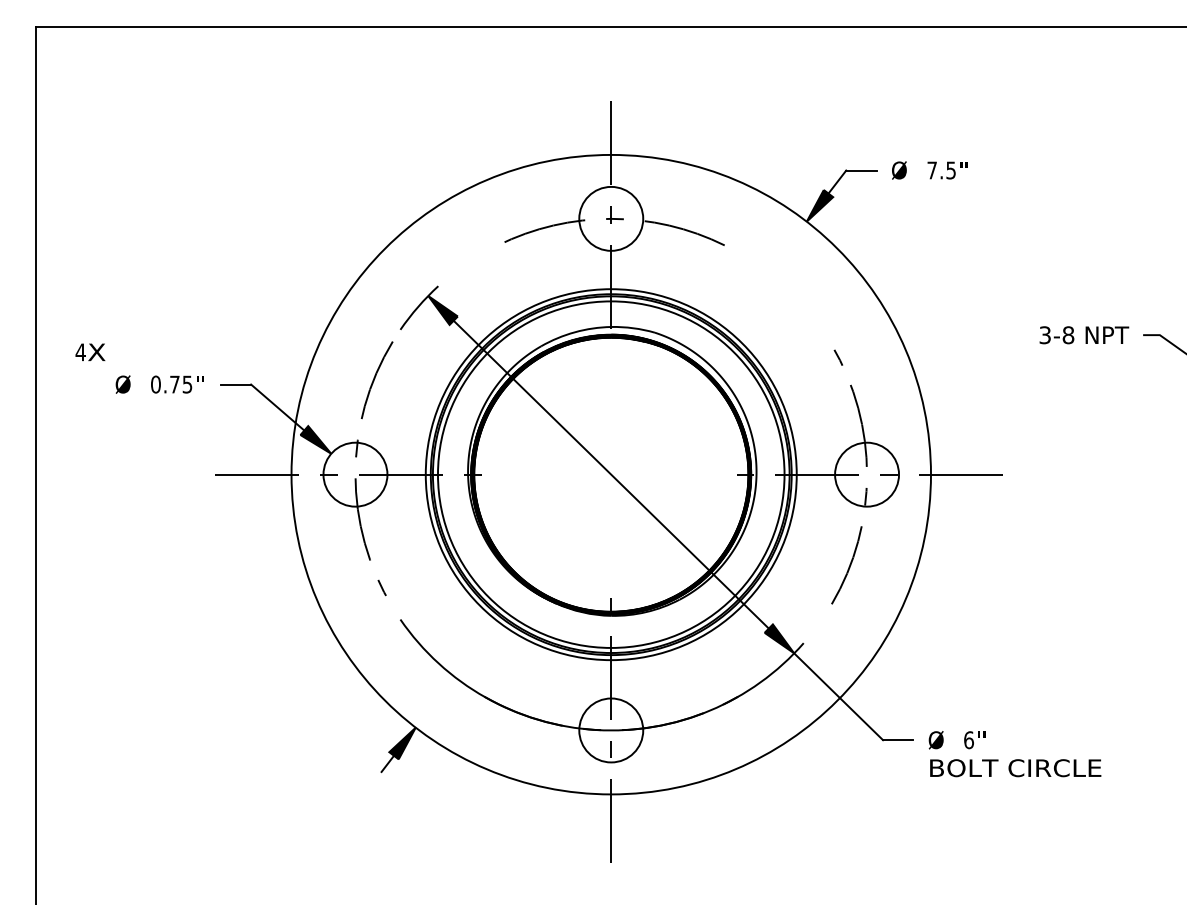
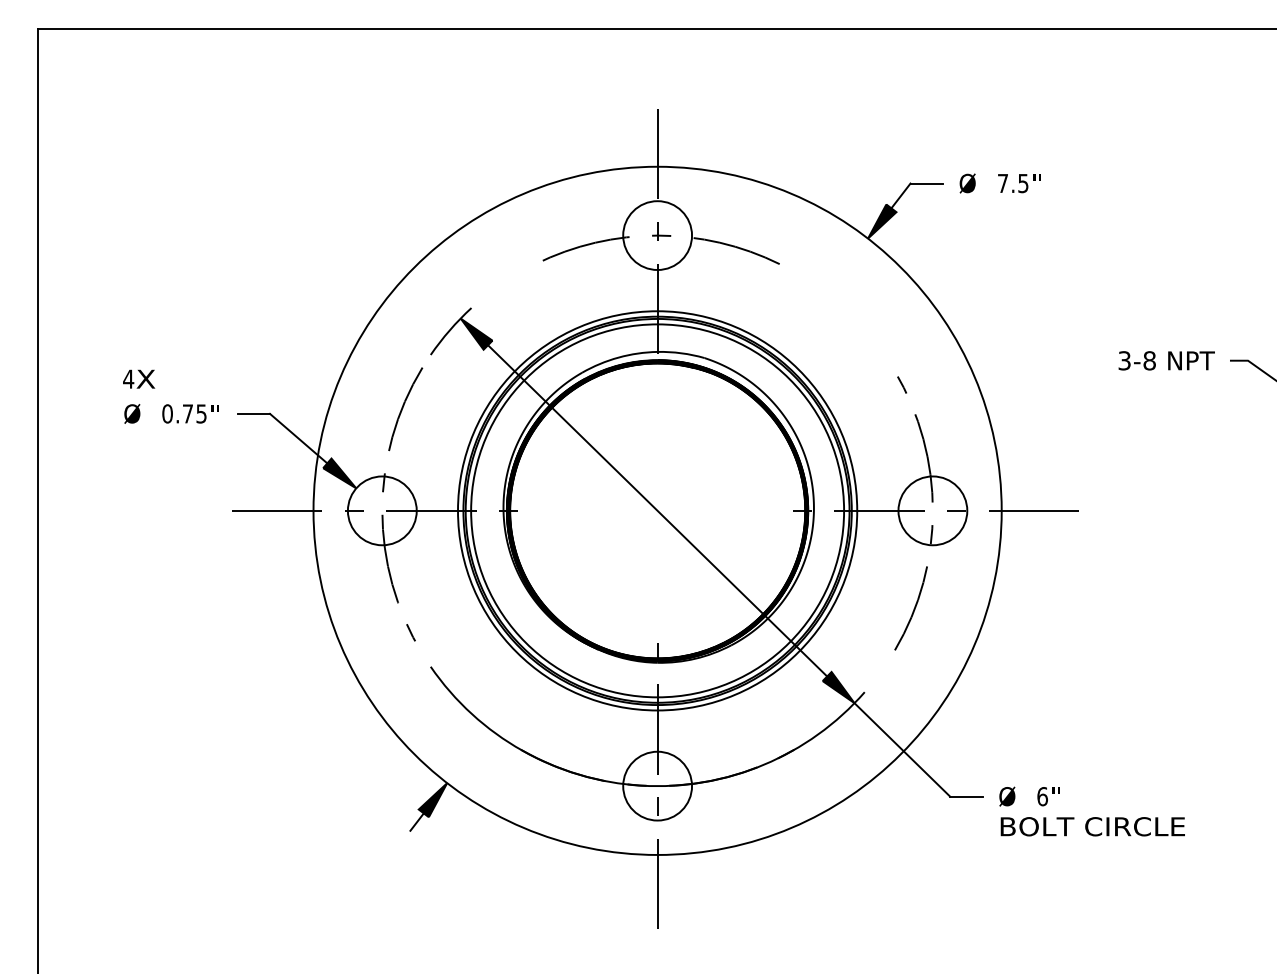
text: (90, 351) -> (139, 378), moved

